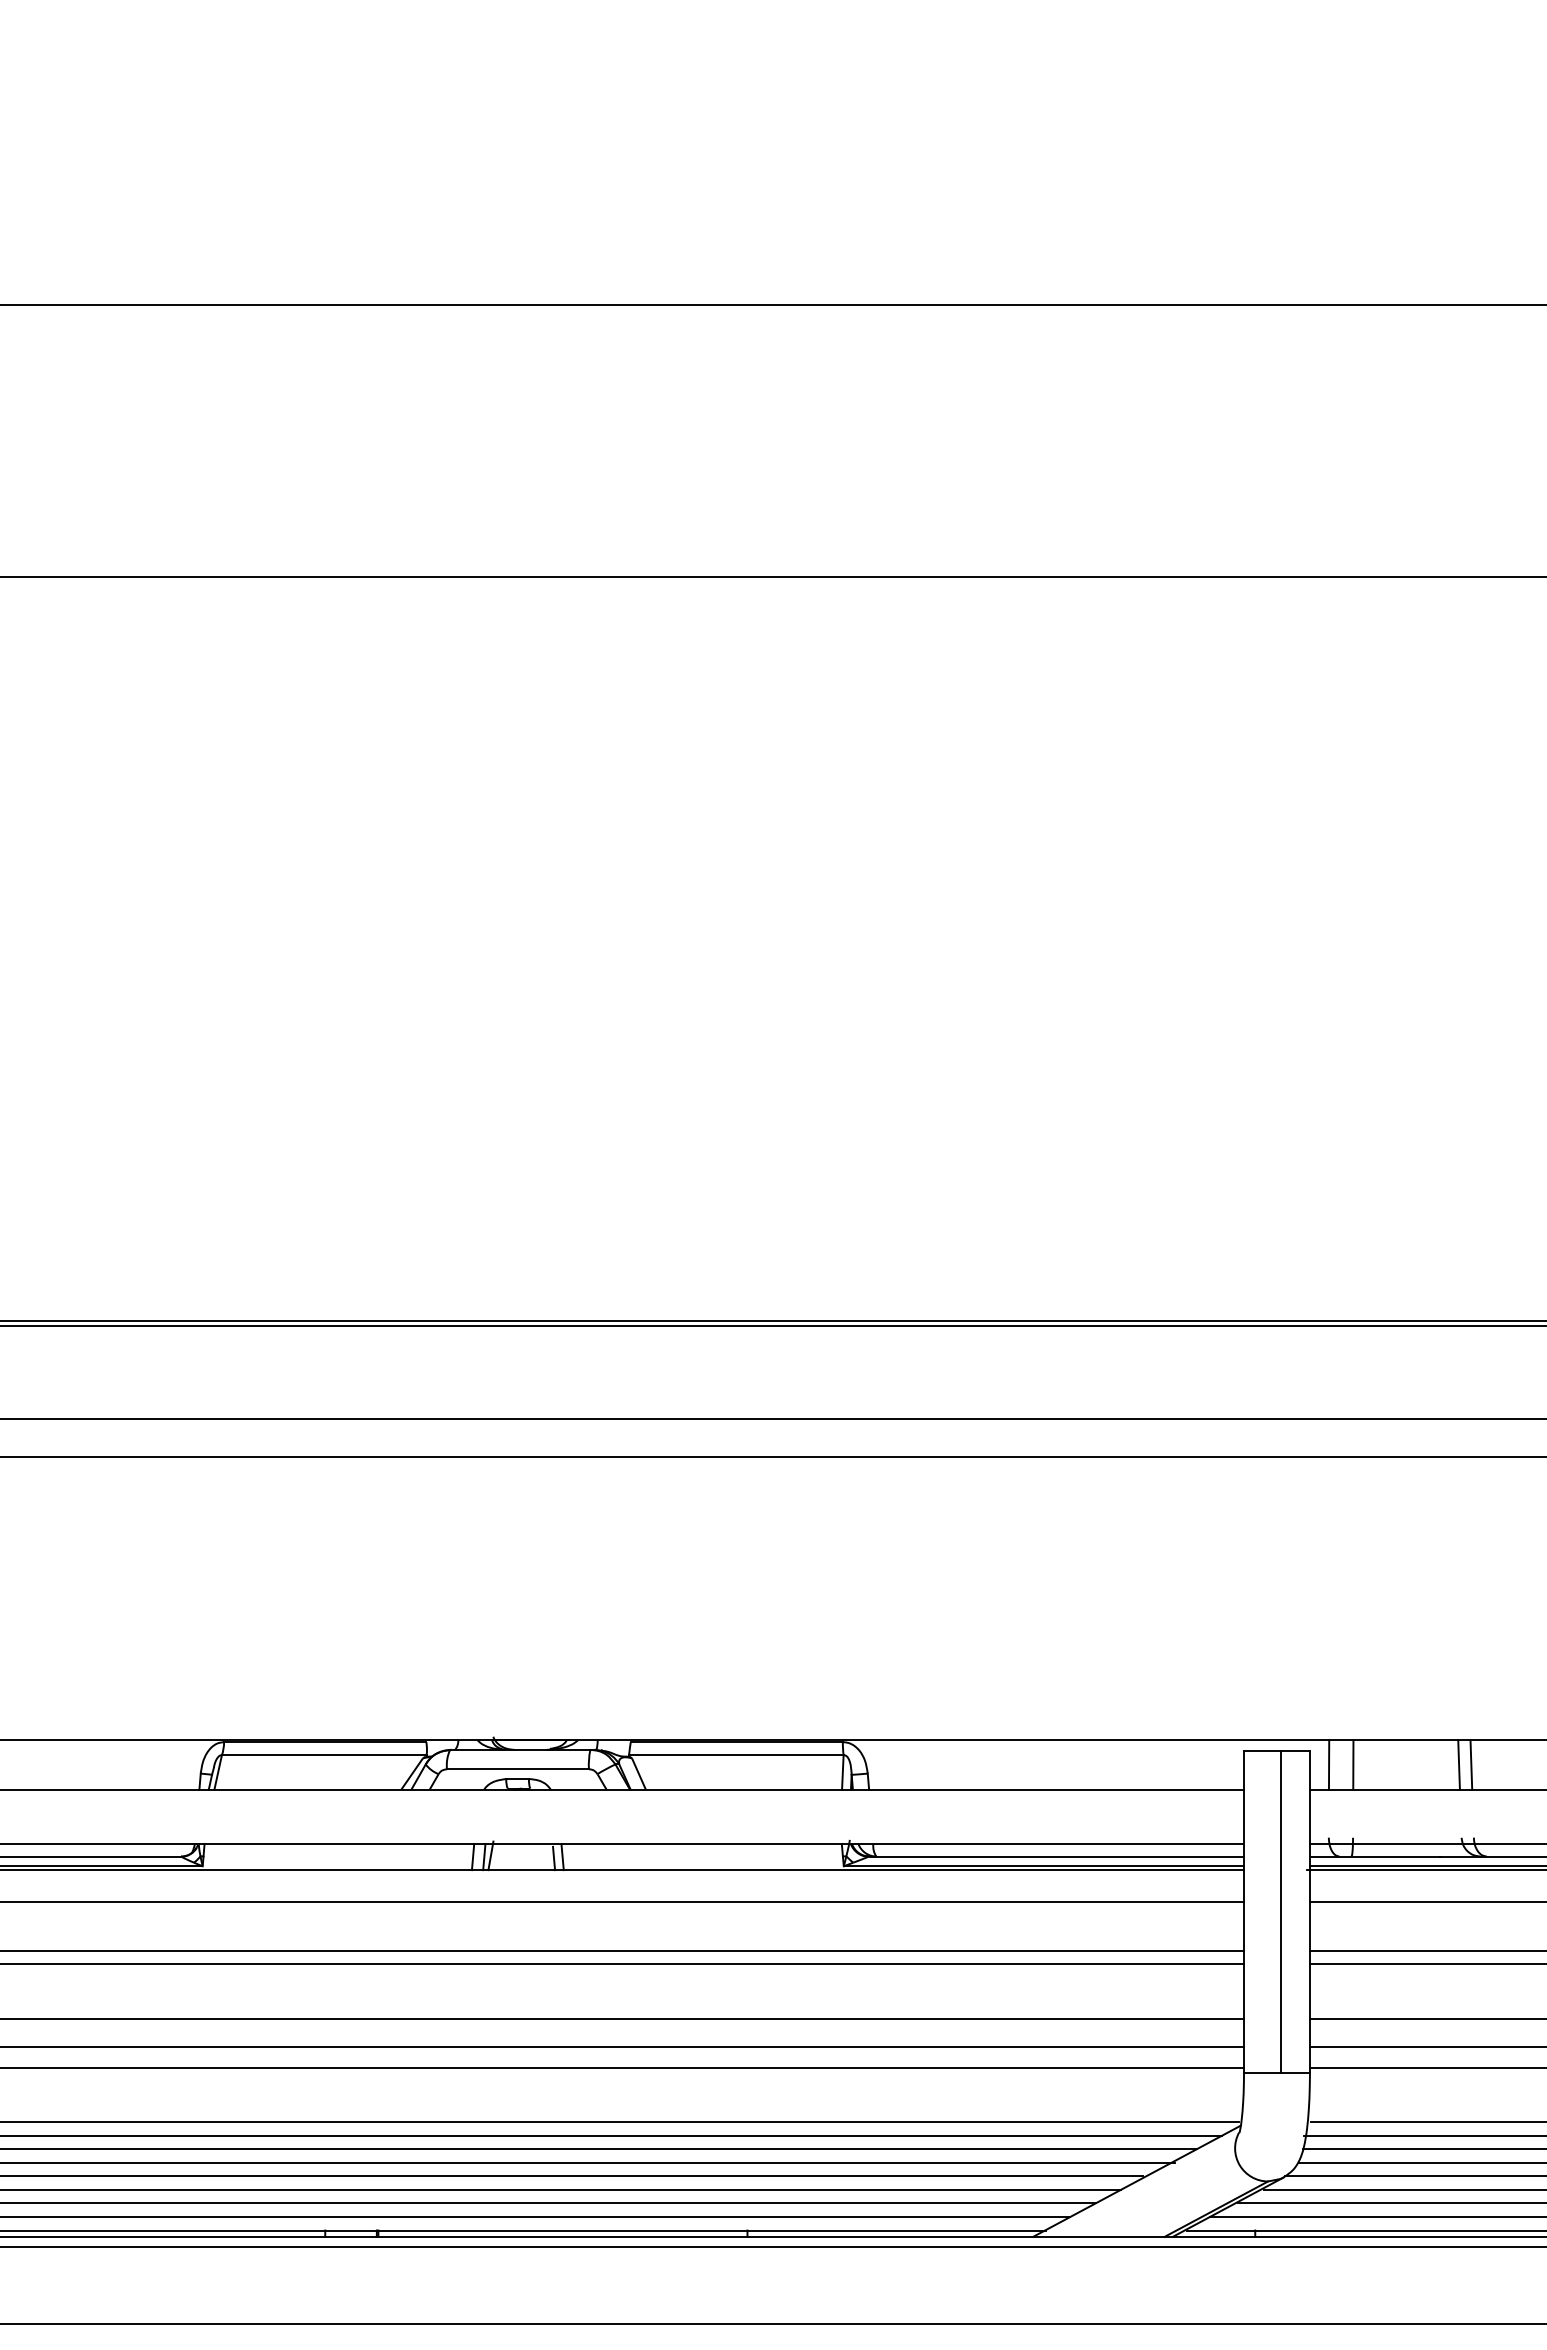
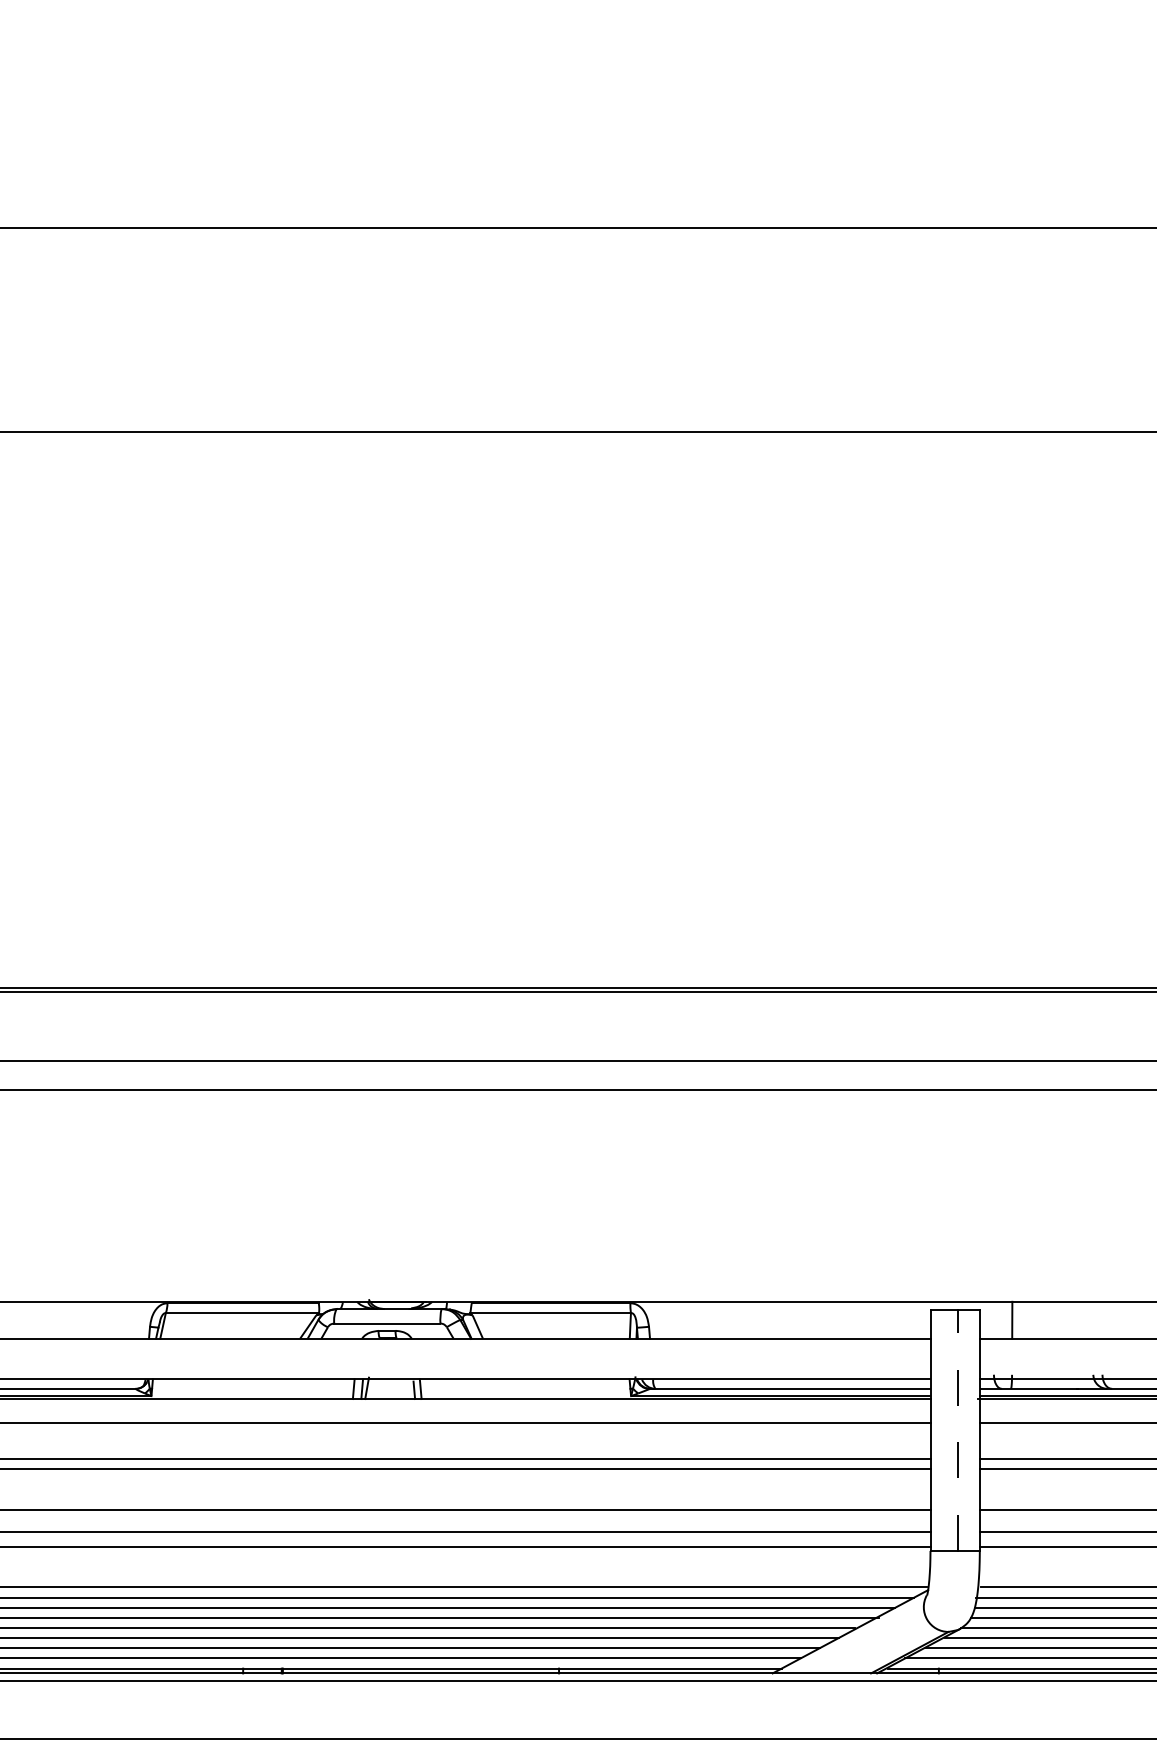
line: (1328, 1764) -> (993, 1320), removed
line: (1458, 1764) -> (1090, 1320), removed
line: (1471, 1764) -> (1100, 1320), removed
line: (1281, 1911) -> (958, 1429), solid -> dashed

